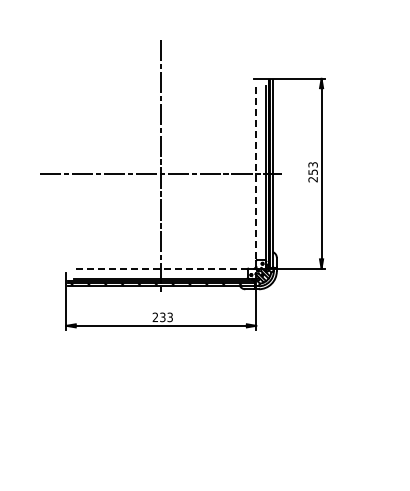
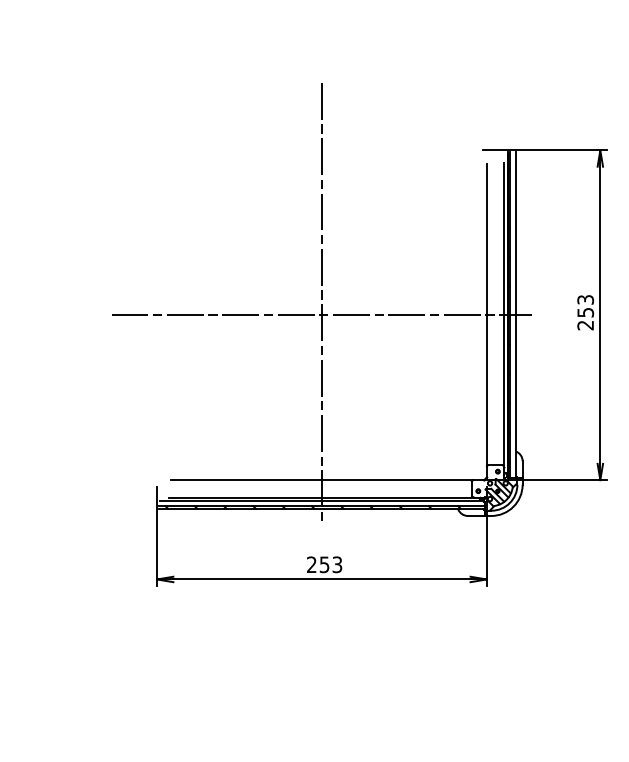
line: (256, 174) -> (487, 316), dashed -> solid
line: (160, 268) -> (320, 479), dashed -> solid
text: (162, 316) -> (324, 563), 233 -> 253

